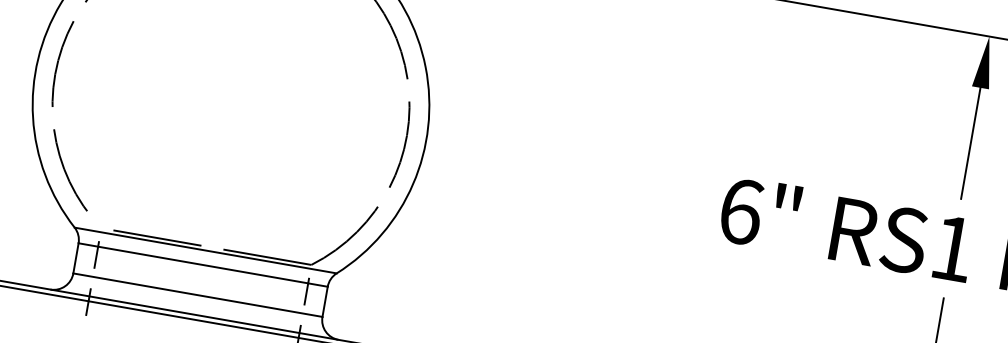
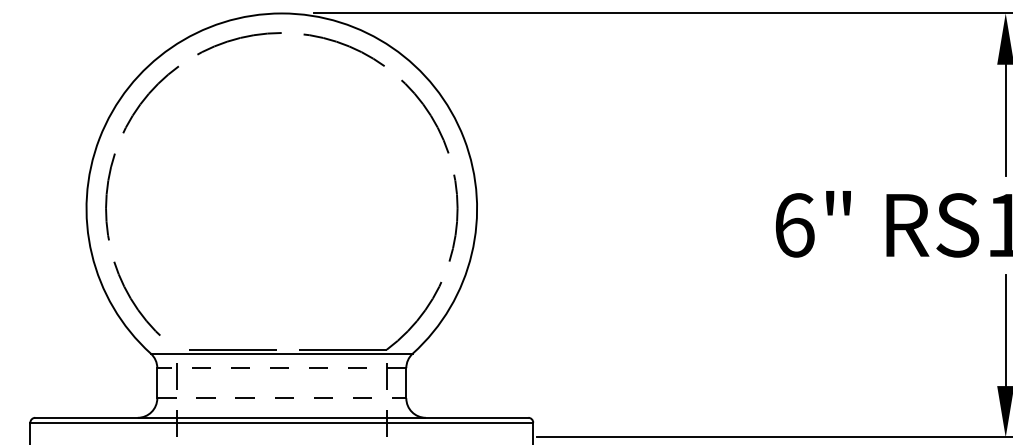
line: (202, 265) -> (281, 368), solid -> dashed
line: (198, 295) -> (282, 398), solid -> dashed

